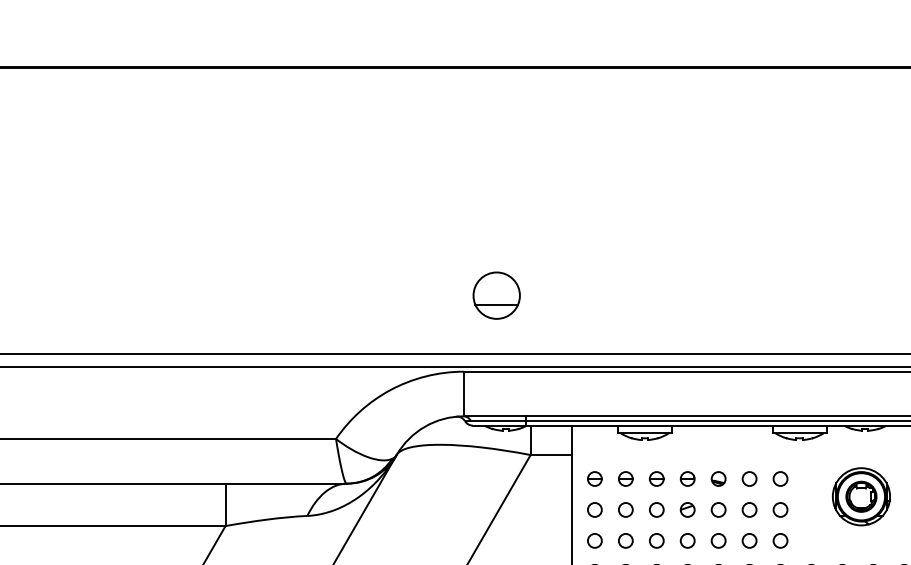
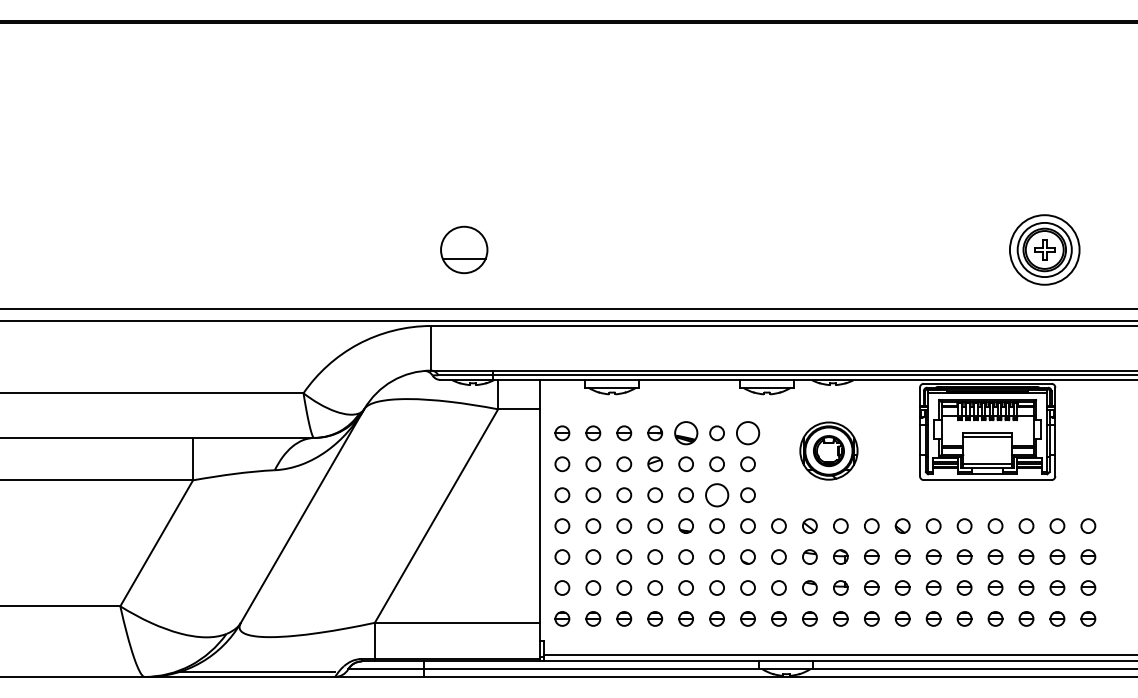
part: (718, 479) -> (685, 433), size x1.6
circle: (780, 479) -> (747, 433), size x1.6
circle: (749, 540) -> (716, 494), size x1.6

